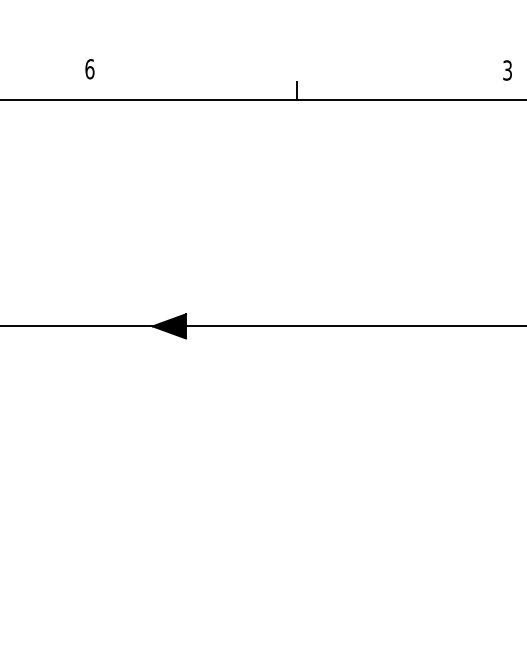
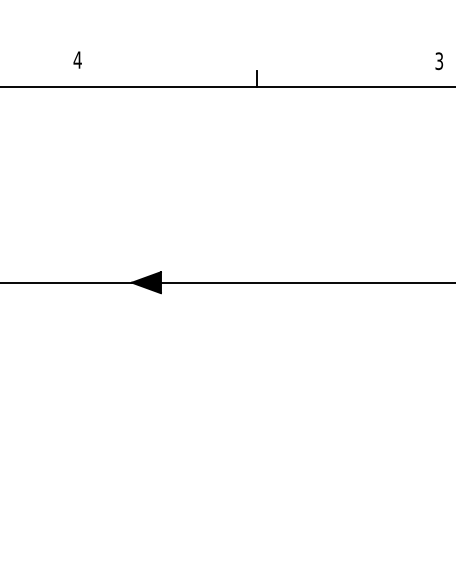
text: (89, 68) -> (77, 59), 6 -> 4

